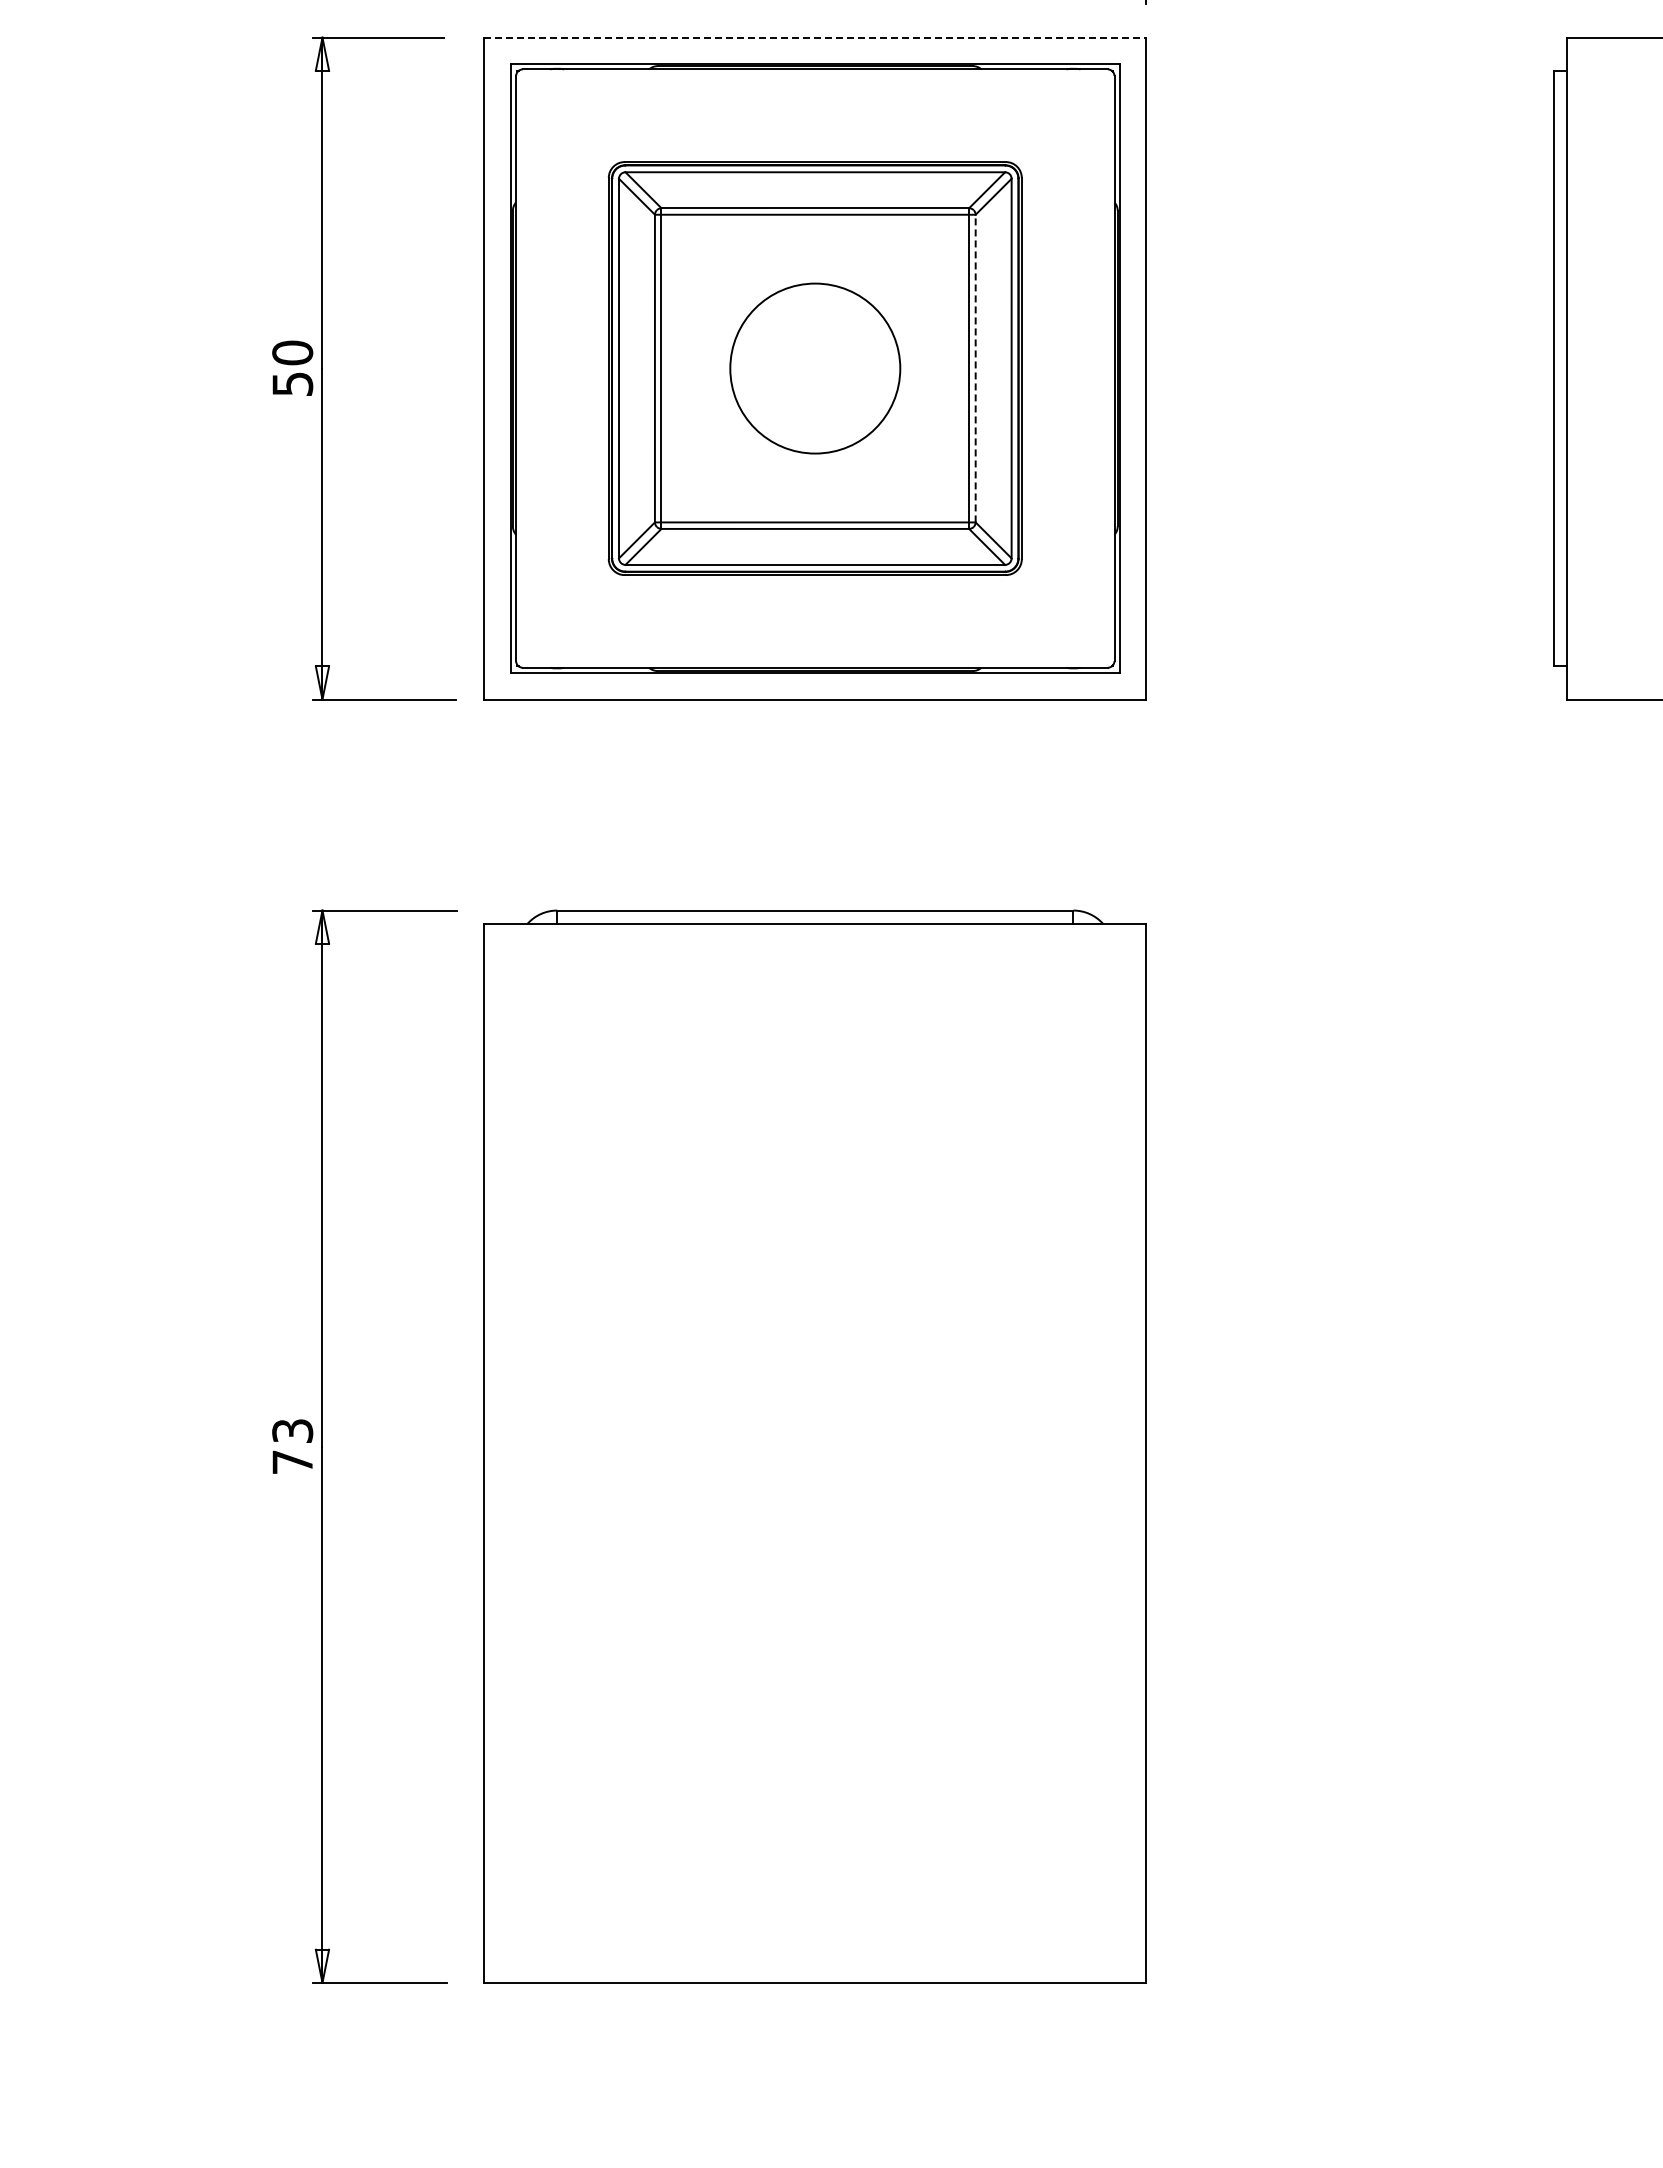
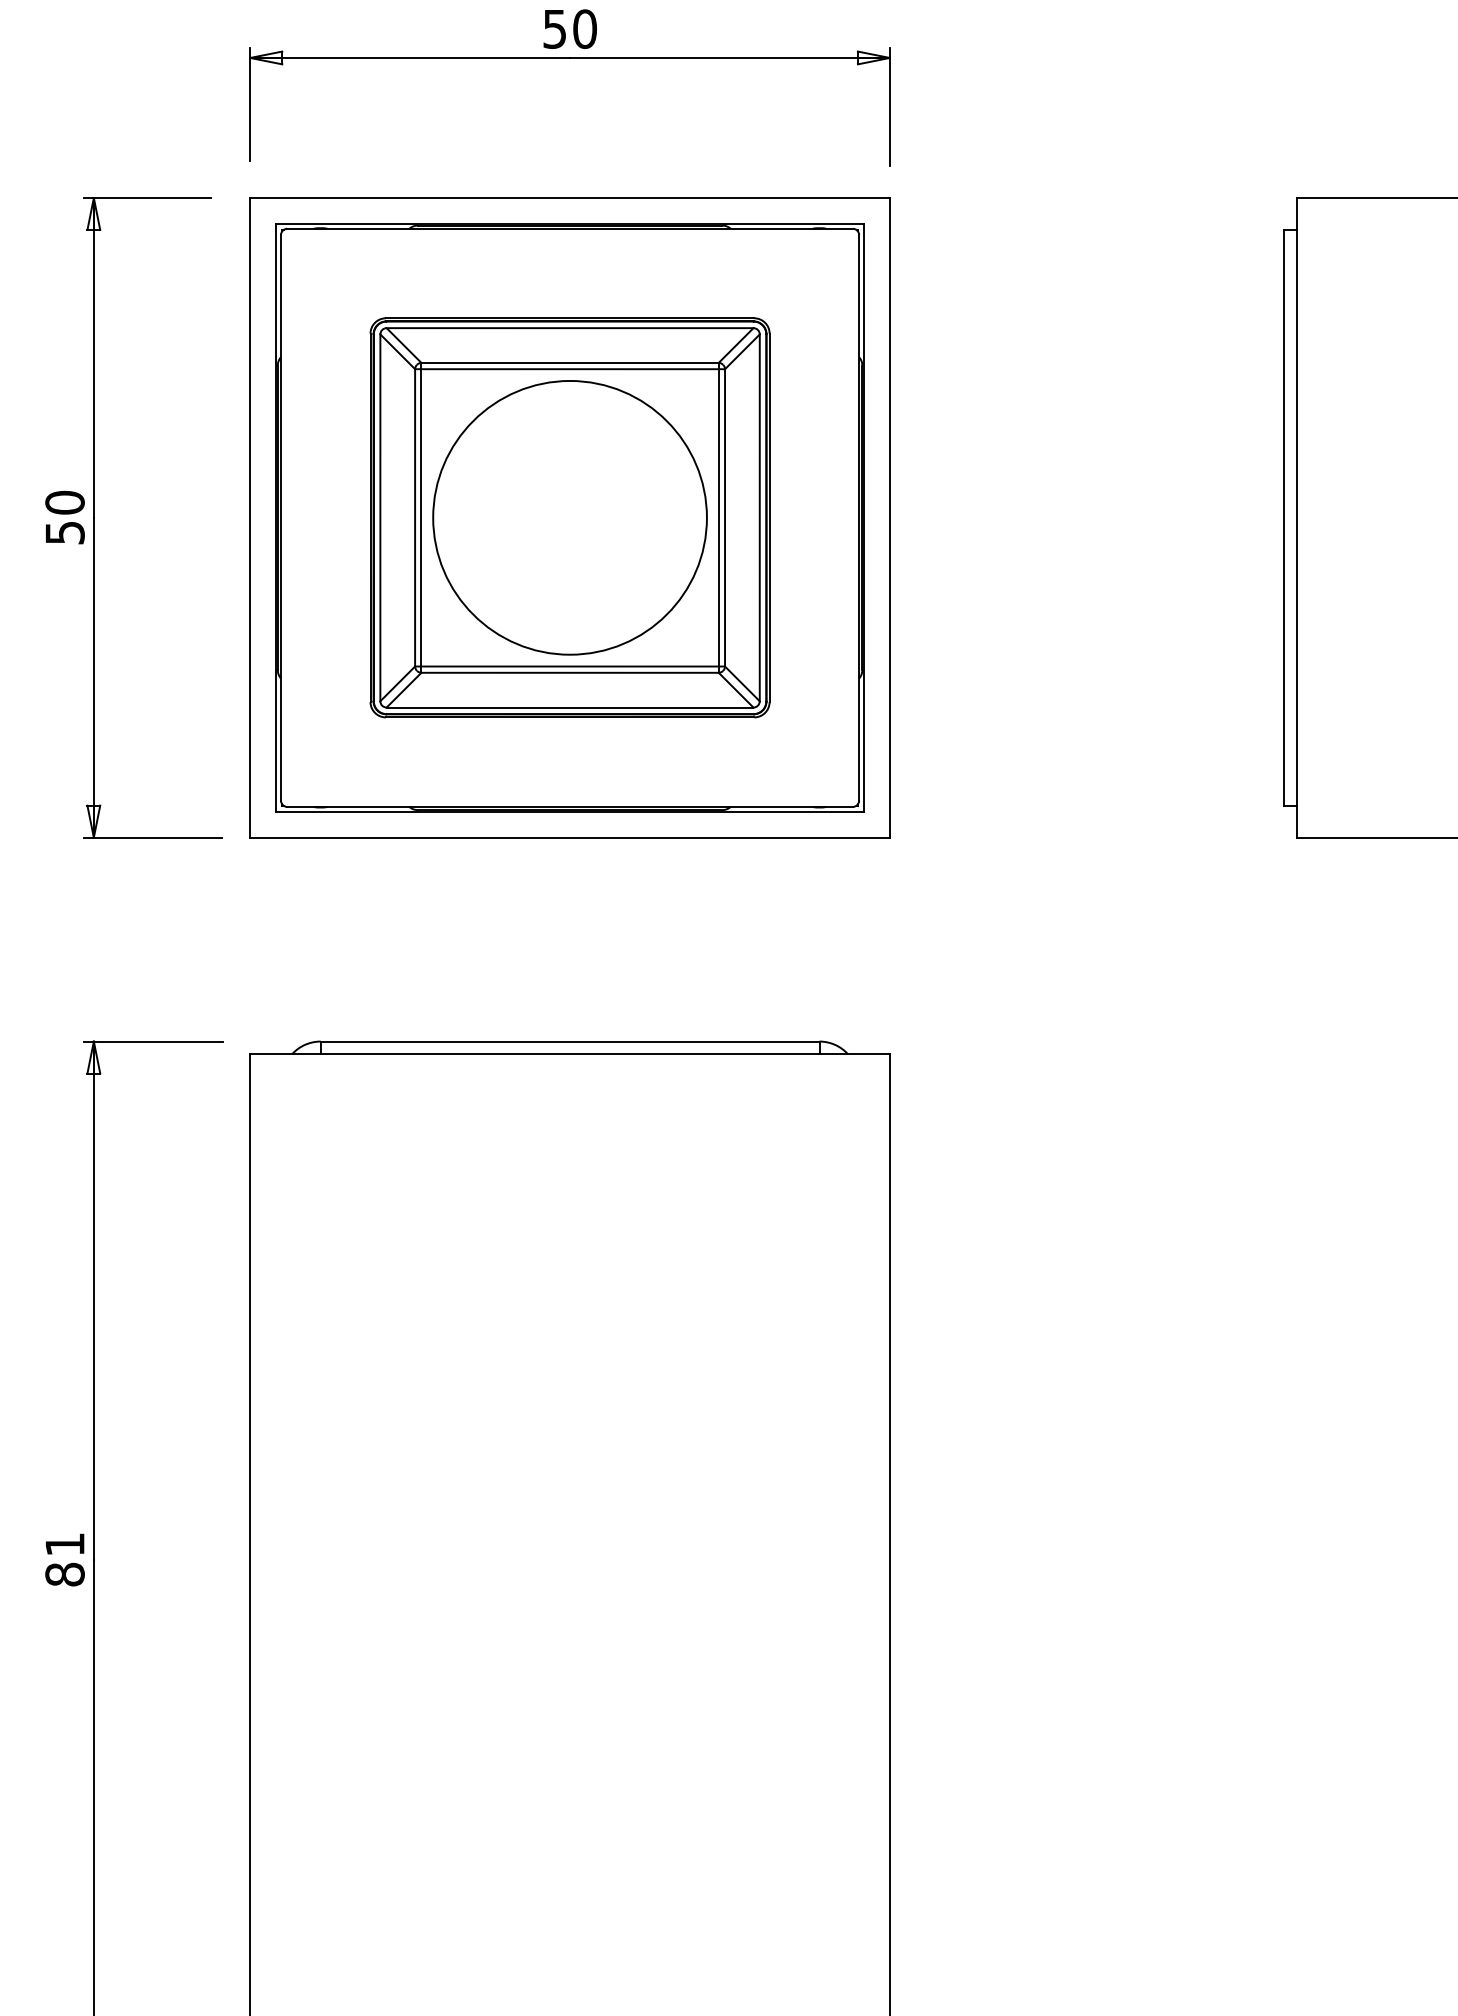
line: (815, 37) -> (570, 197), dashed -> solid
circle: (814, 368) -> (569, 517), size x1.67
line: (975, 368) -> (724, 517), dashed -> solid
text: (292, 1446) -> (64, 1559), 73 -> 81

